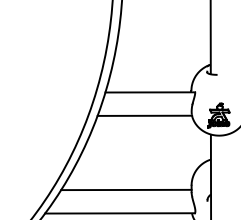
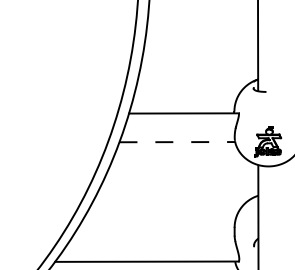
line: (144, 116) -> (177, 142), solid -> dashed
line: (126, 189) -> (154, 232), removed

